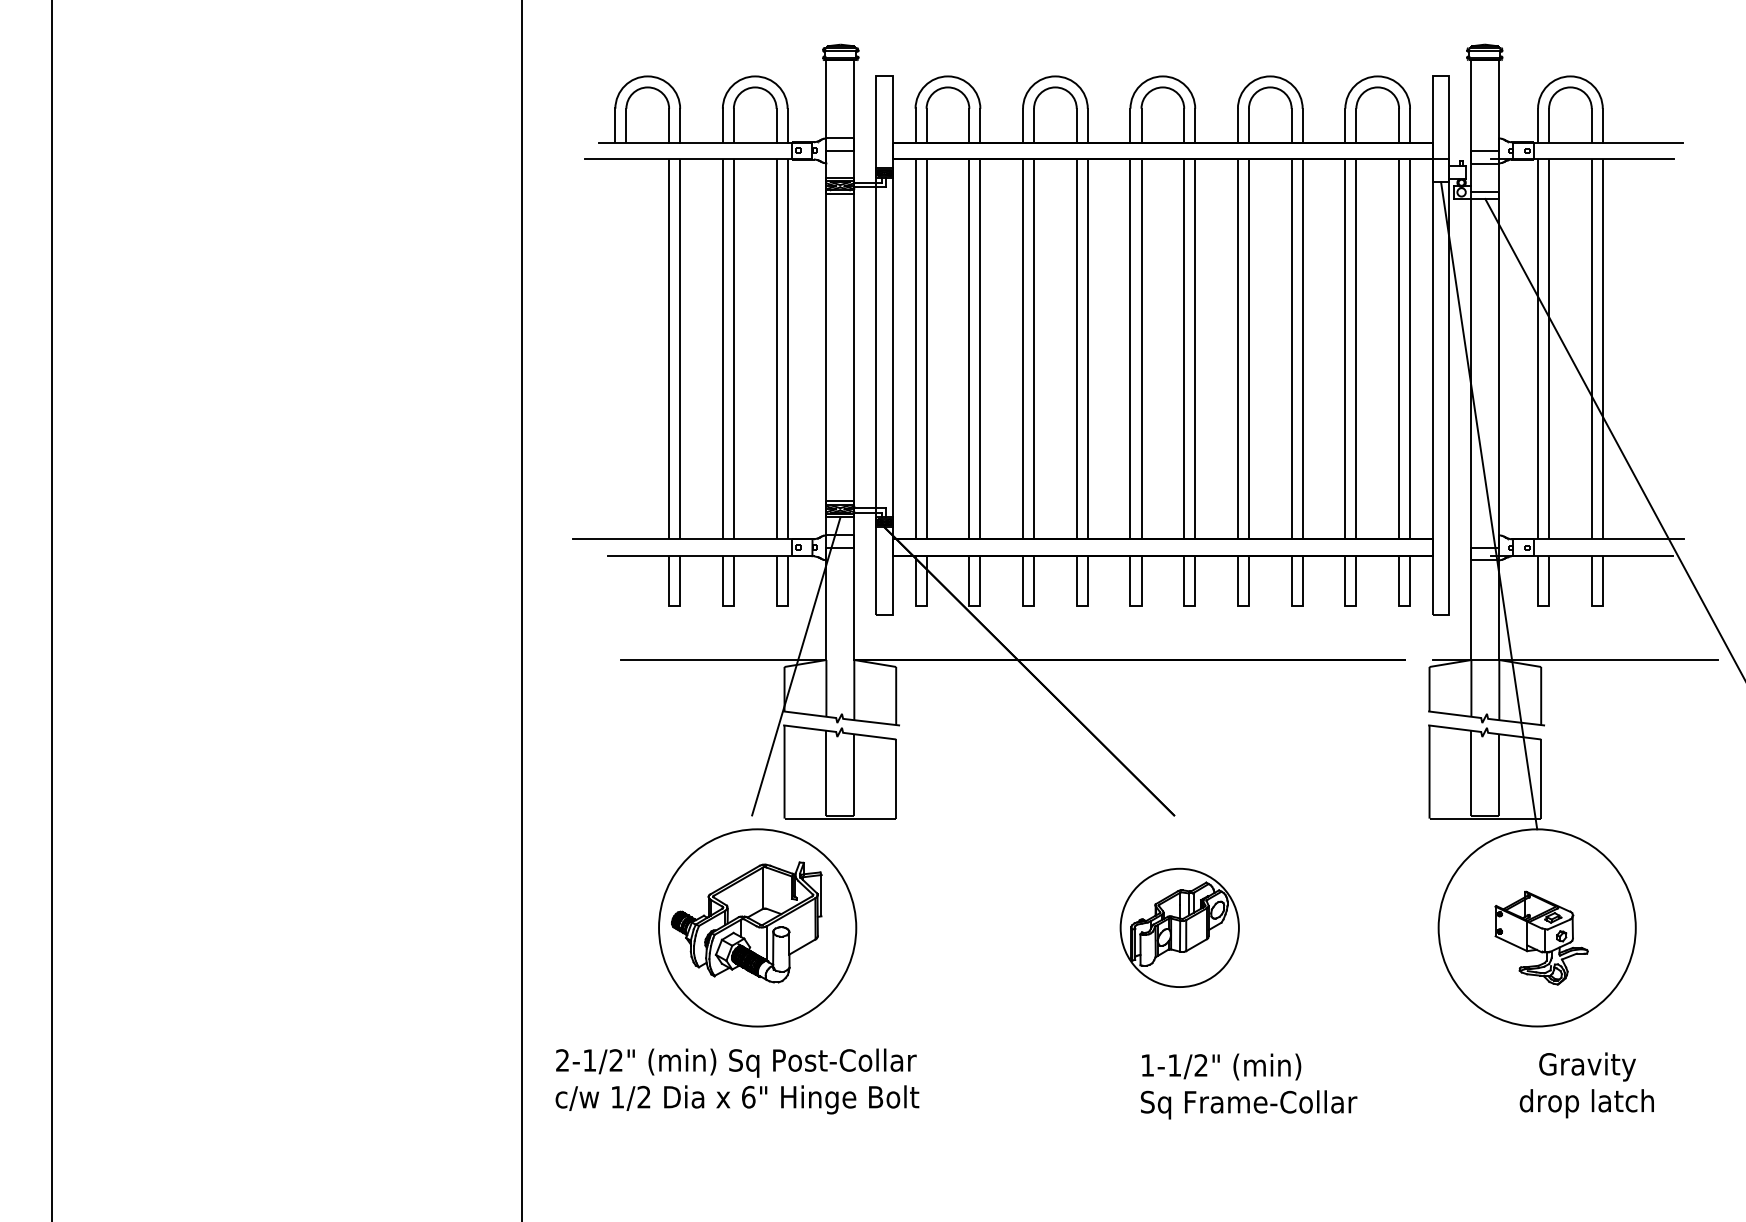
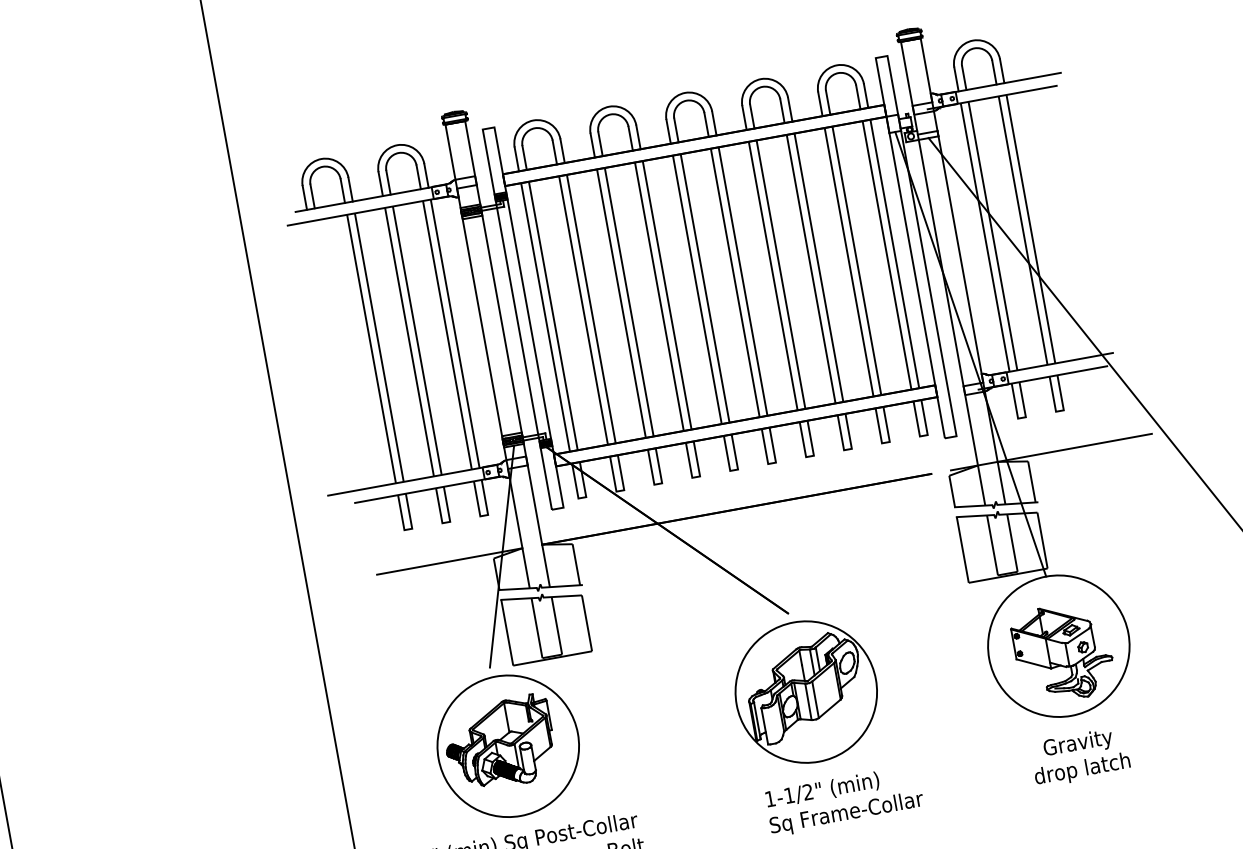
part: (1179, 927) -> (806, 691), size x1.67
part: (1541, 938) -> (1063, 653), size x1.43
text: (1586, 1085) -> (1079, 757), moved
text: (1249, 1086) -> (844, 800), moved

